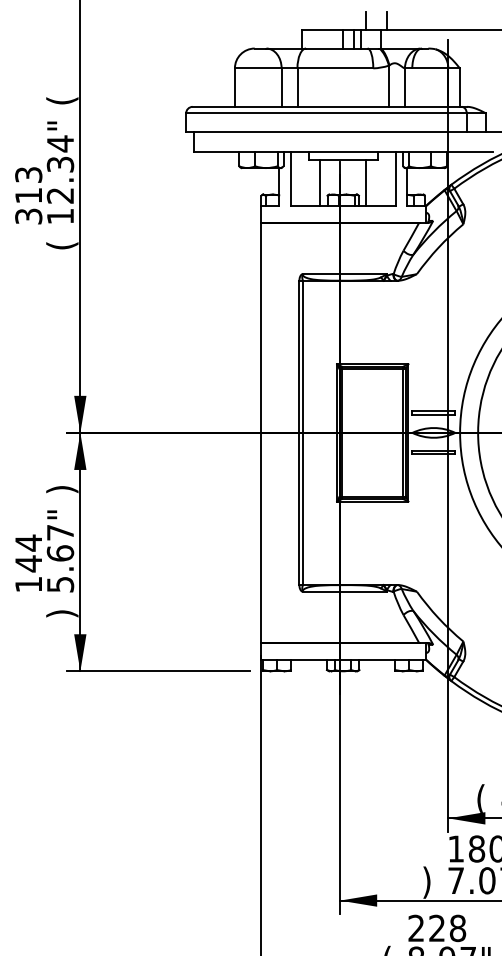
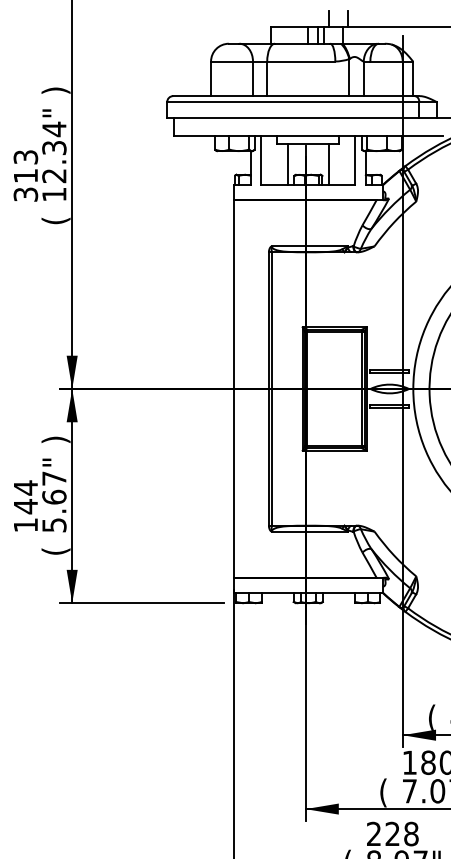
text: (61, 100) -> (55, 90), ( -> )
text: (61, 613) -> (55, 551), ) -> (
text: (426, 882) -> (383, 792), ) -> (

